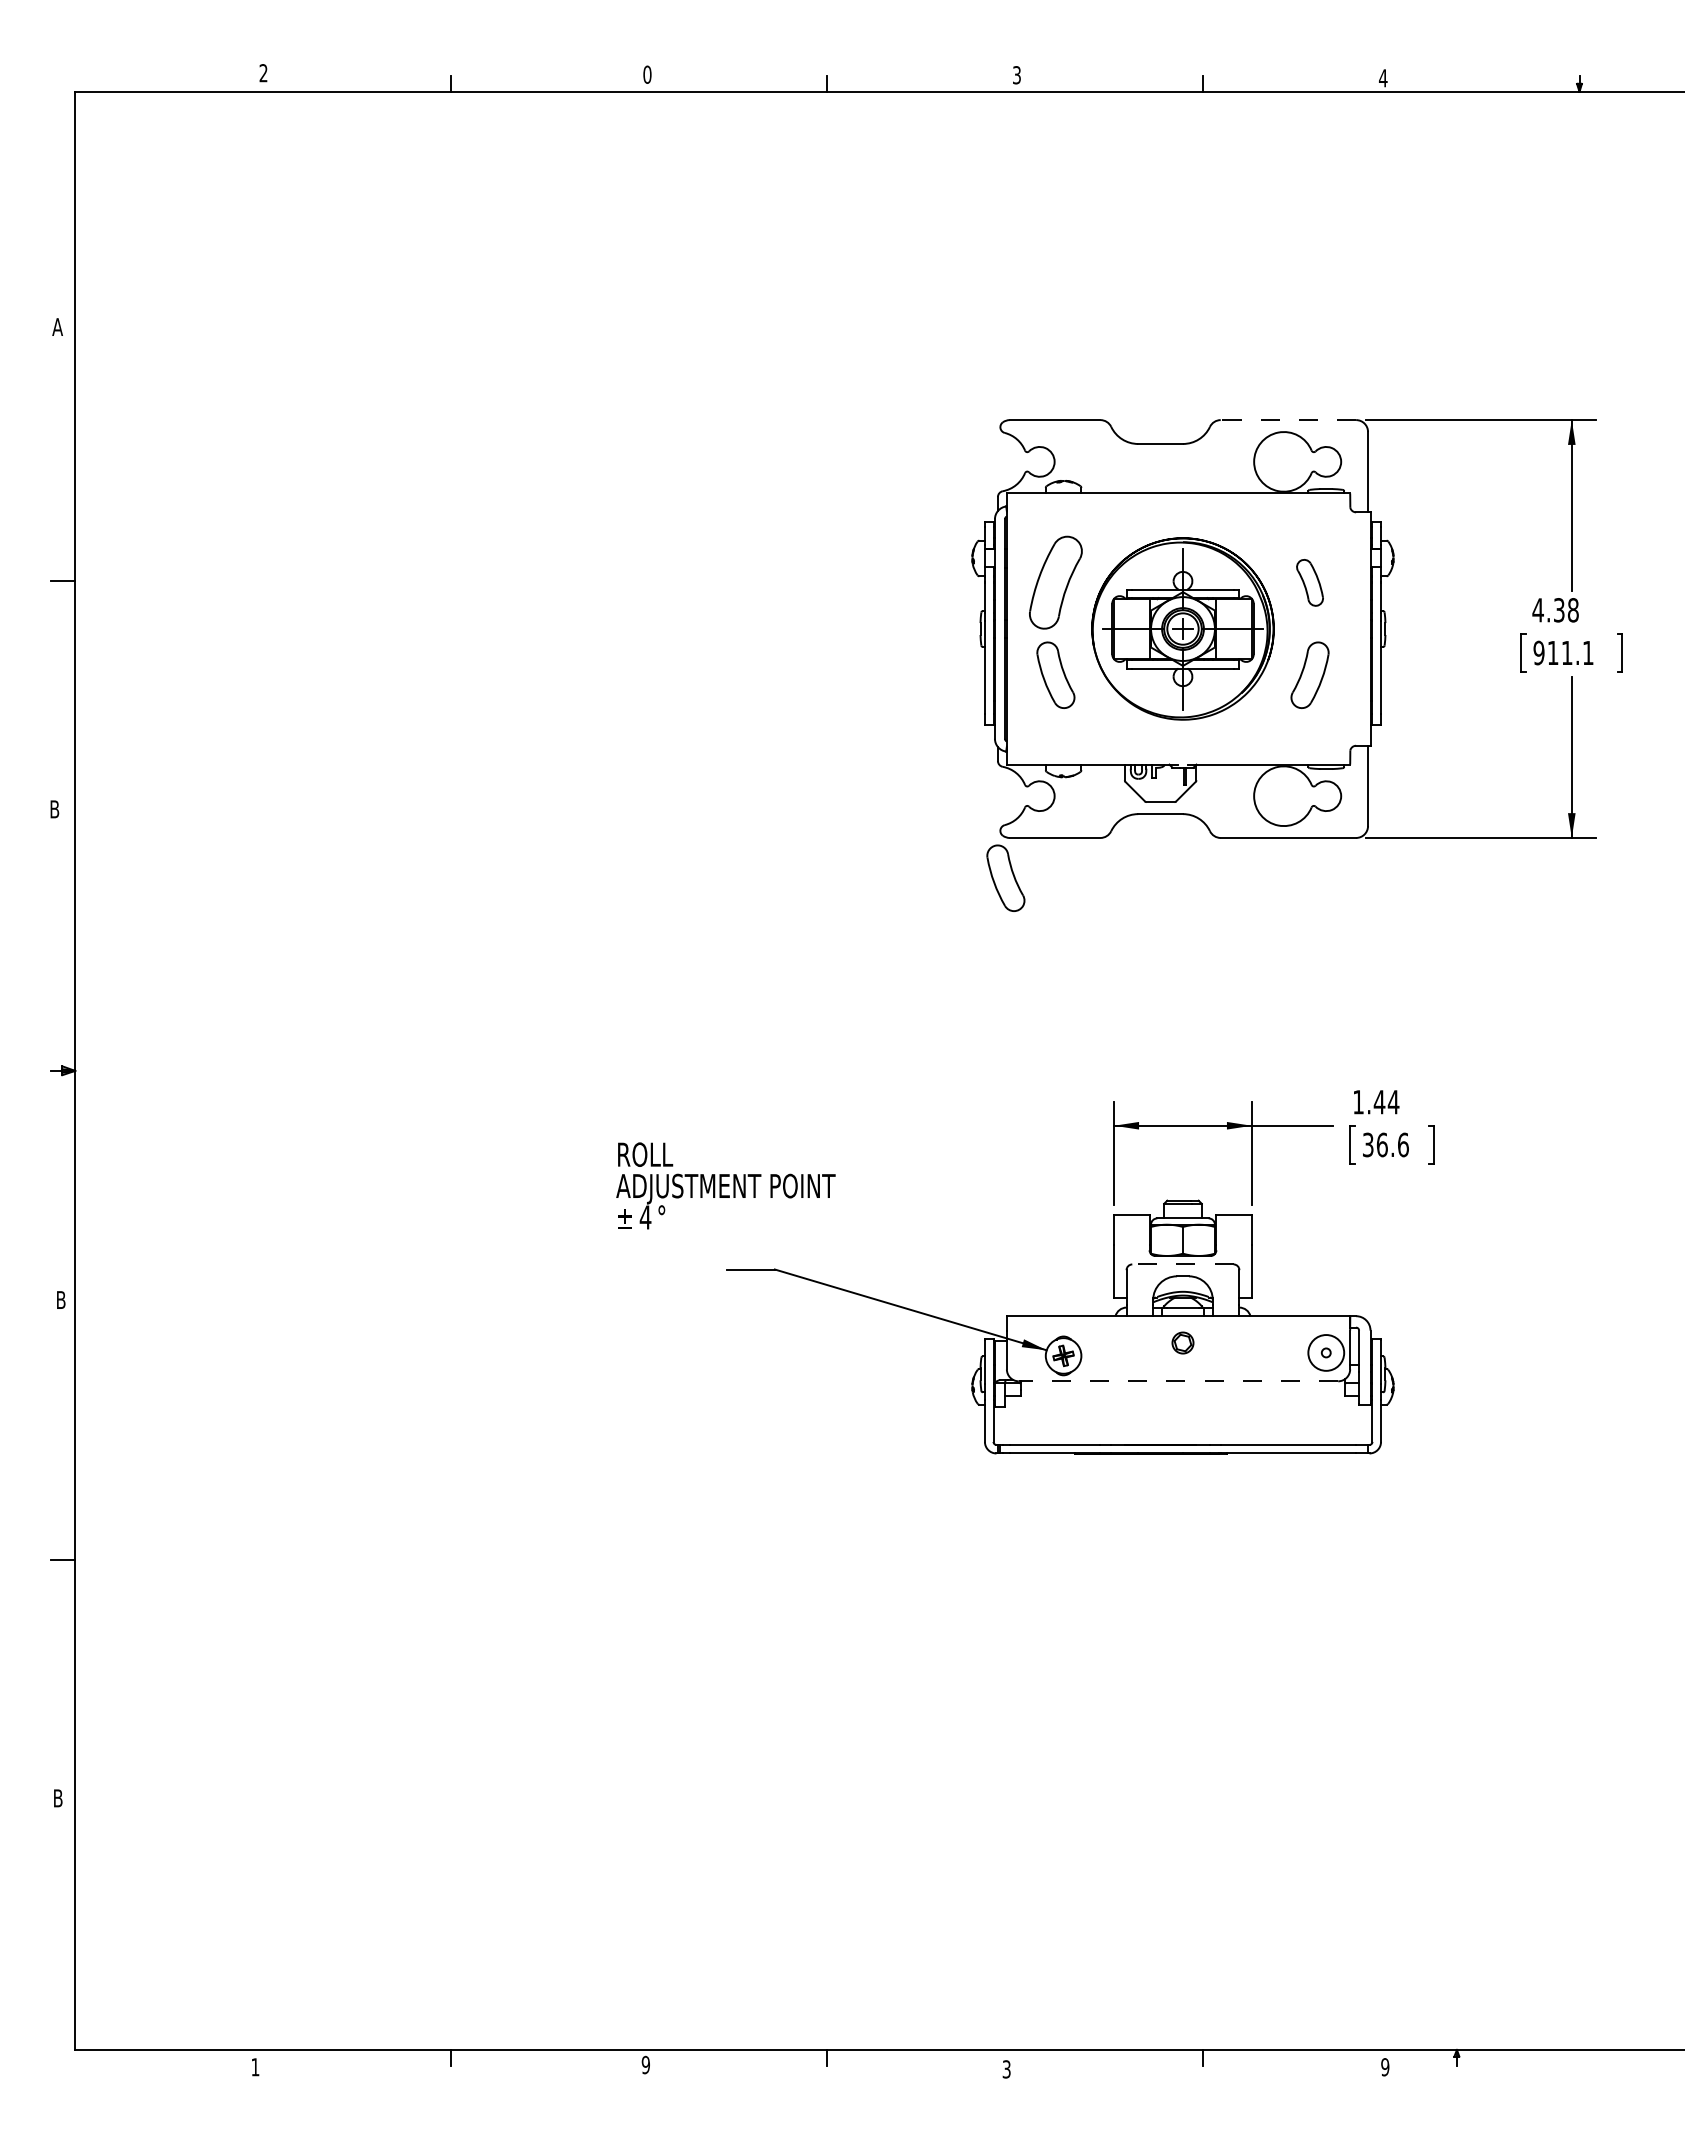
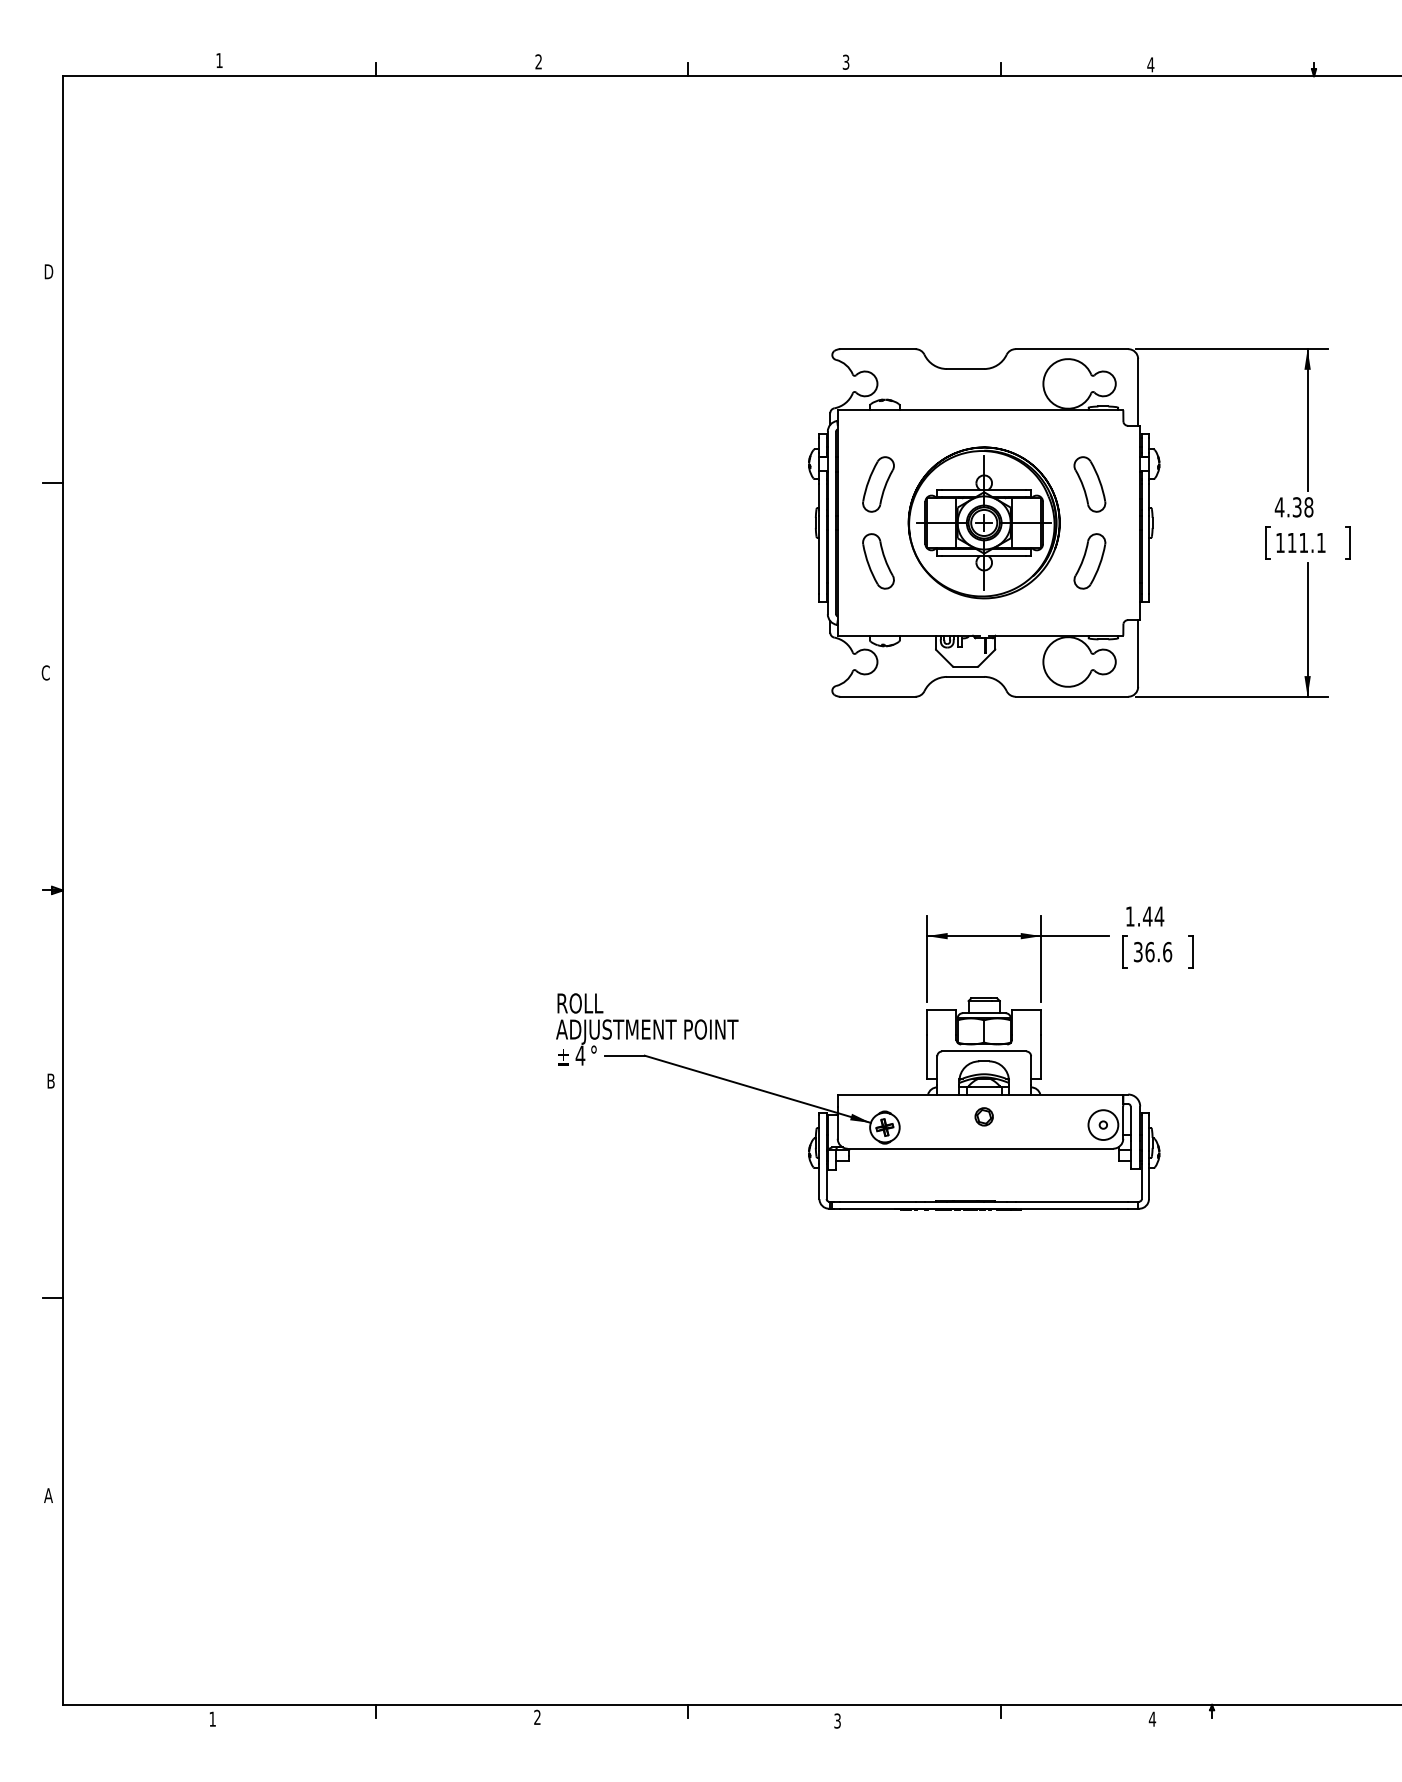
text: (263, 72) -> (219, 60), 2 -> 1
text: (647, 74) -> (538, 61), 0 -> 2
text: (57, 326) -> (48, 271), A -> D
line: (1288, 420) -> (1071, 349), dashed -> solid
part: (1055, 582) -> (878, 484), size x0.71
part: (1309, 582) -> (1089, 484), size x1.43
text: (1538, 652) -> (1279, 542), 911.1 -> 111.1
text: (54, 809) -> (45, 673), B -> C
part: (1005, 877) -> (836, 729), removed
text: (725, 1185) -> (646, 1029), moved
line: (1182, 1264) -> (983, 1051), dashed -> solid
line: (1178, 1381) -> (980, 1148), dashed -> solid
text: (57, 1798) -> (48, 1495), B -> A
text: (645, 2065) -> (537, 1717), 9 -> 2
text: (1384, 2067) -> (1151, 1719), 9 -> 4

